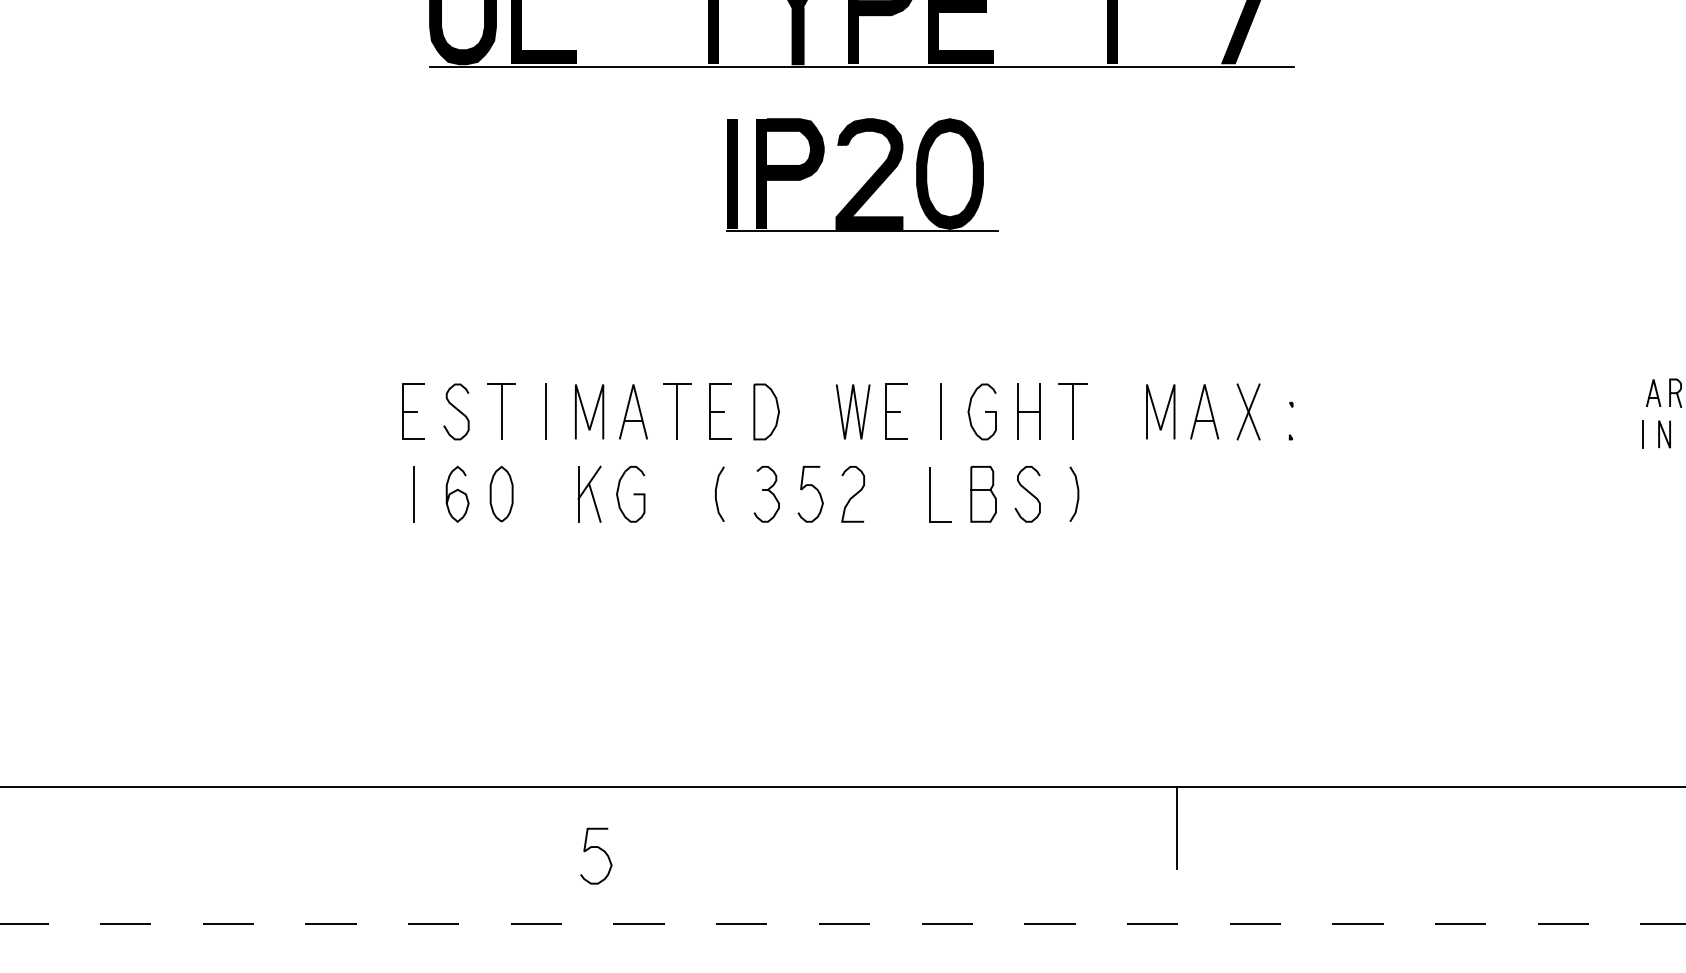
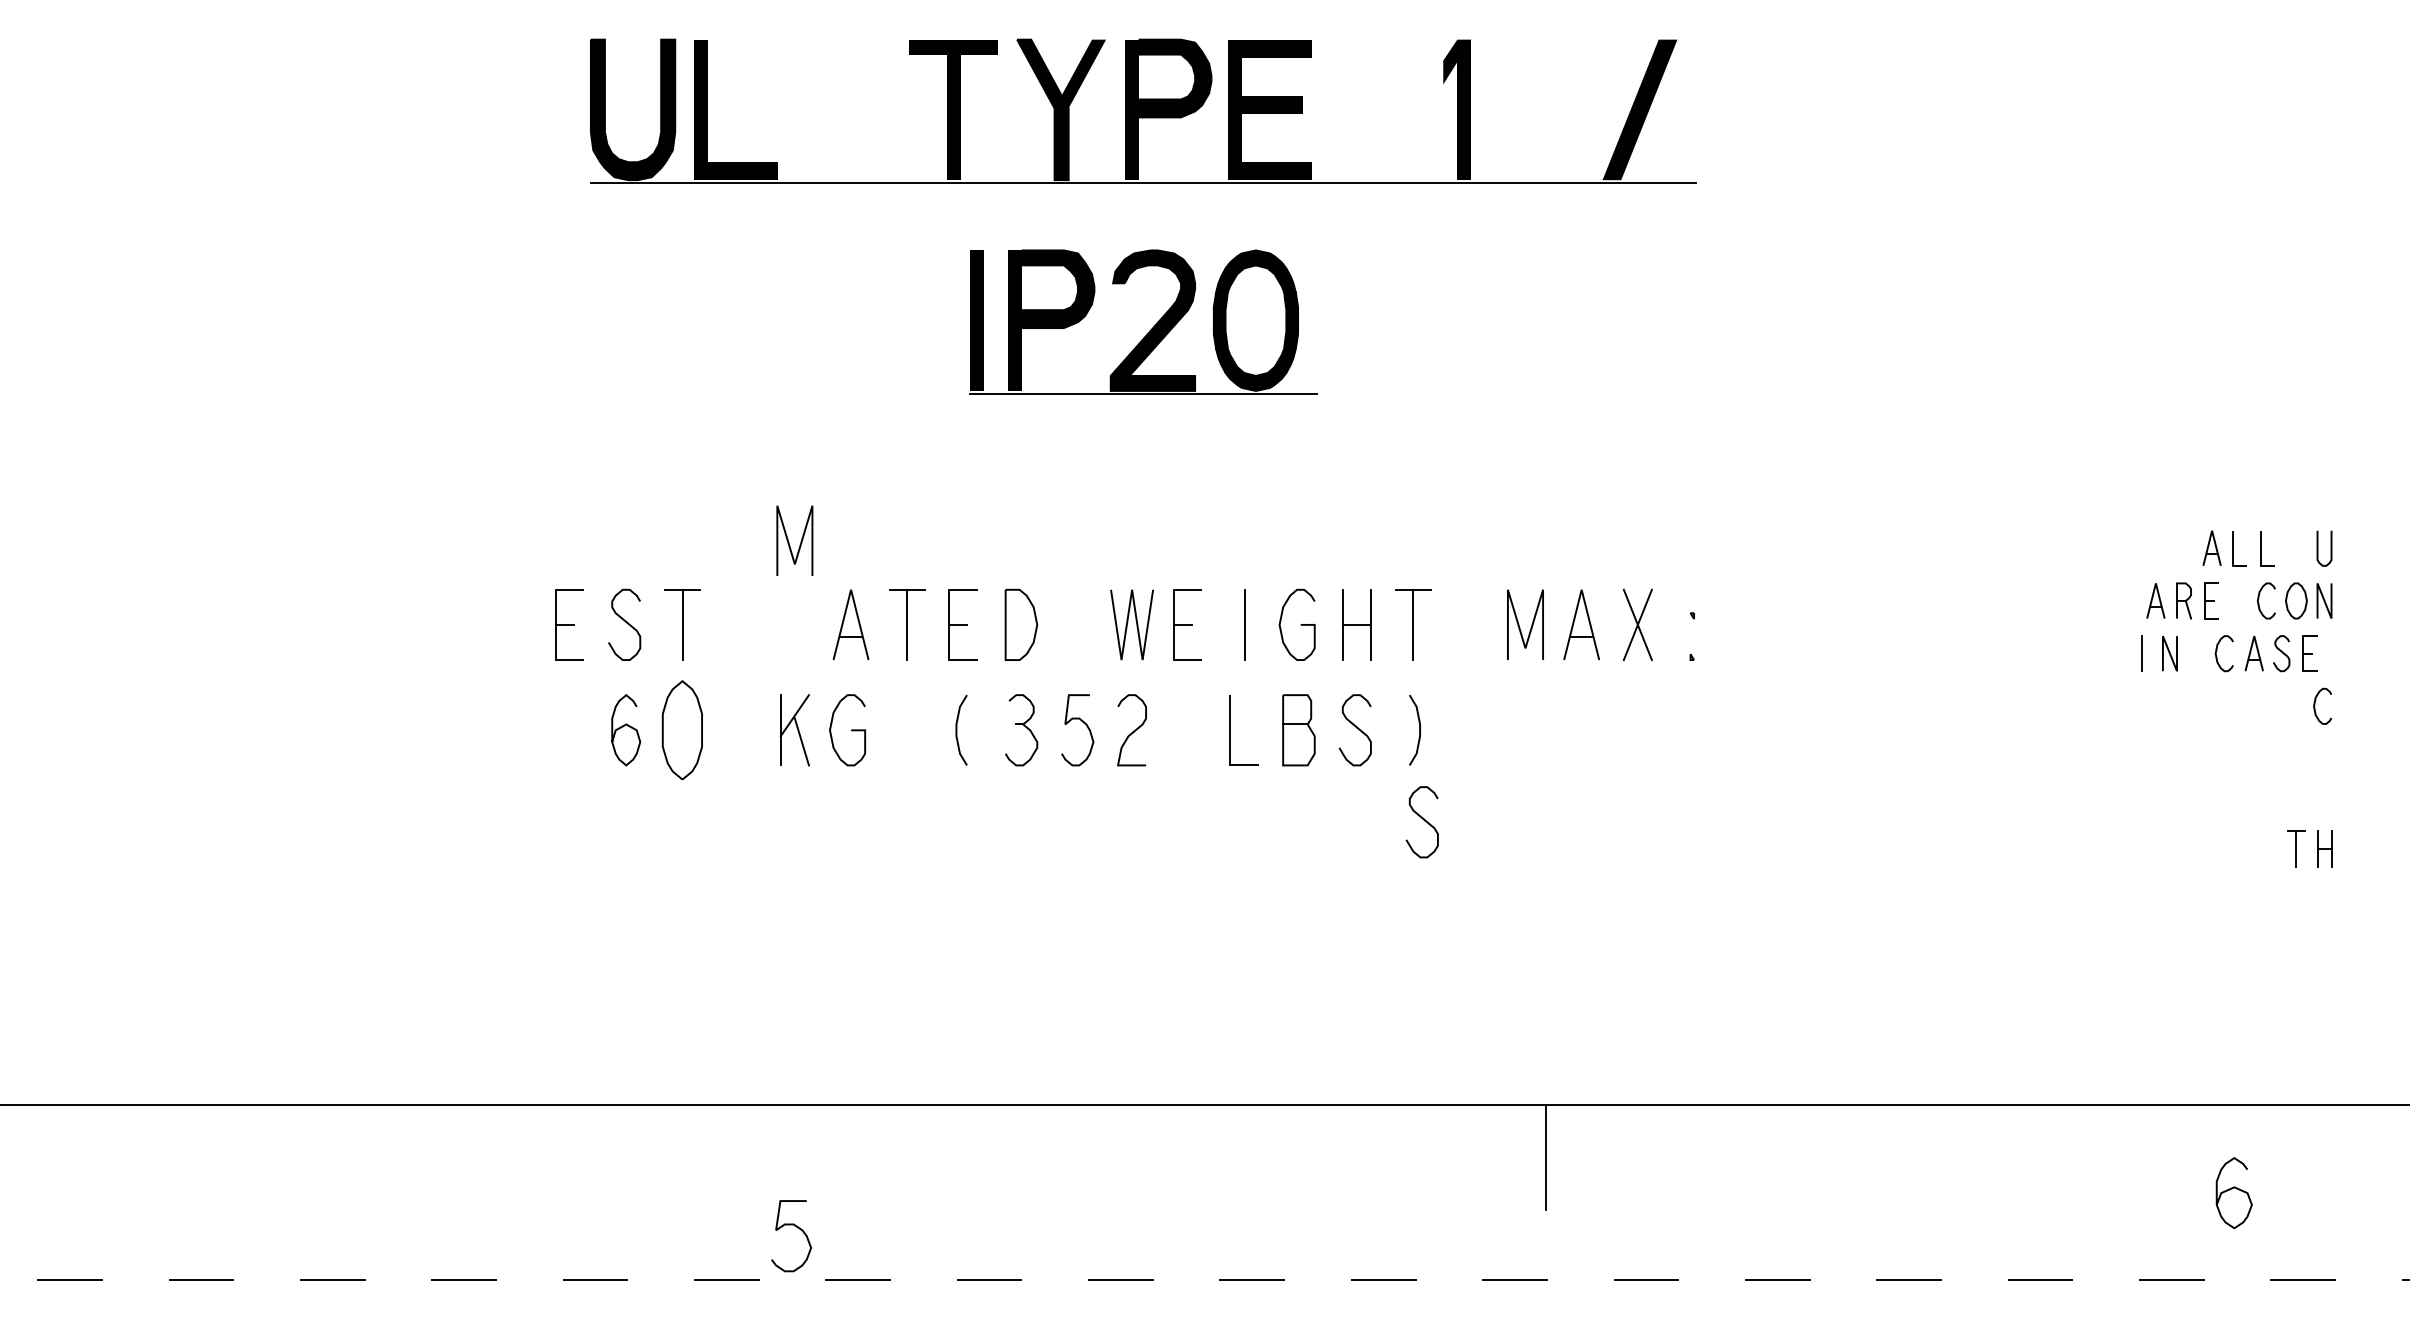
line: (545, 411) -> (738, 624), removed
line: (585, 413) -> (789, 542), moved
part: (501, 493) -> (682, 729), size x1.4
line: (414, 494) -> (570, 730), removed
curve: (1081, 564) -> (1423, 820), added
curve: (600, 850) -> (797, 1228), moved

